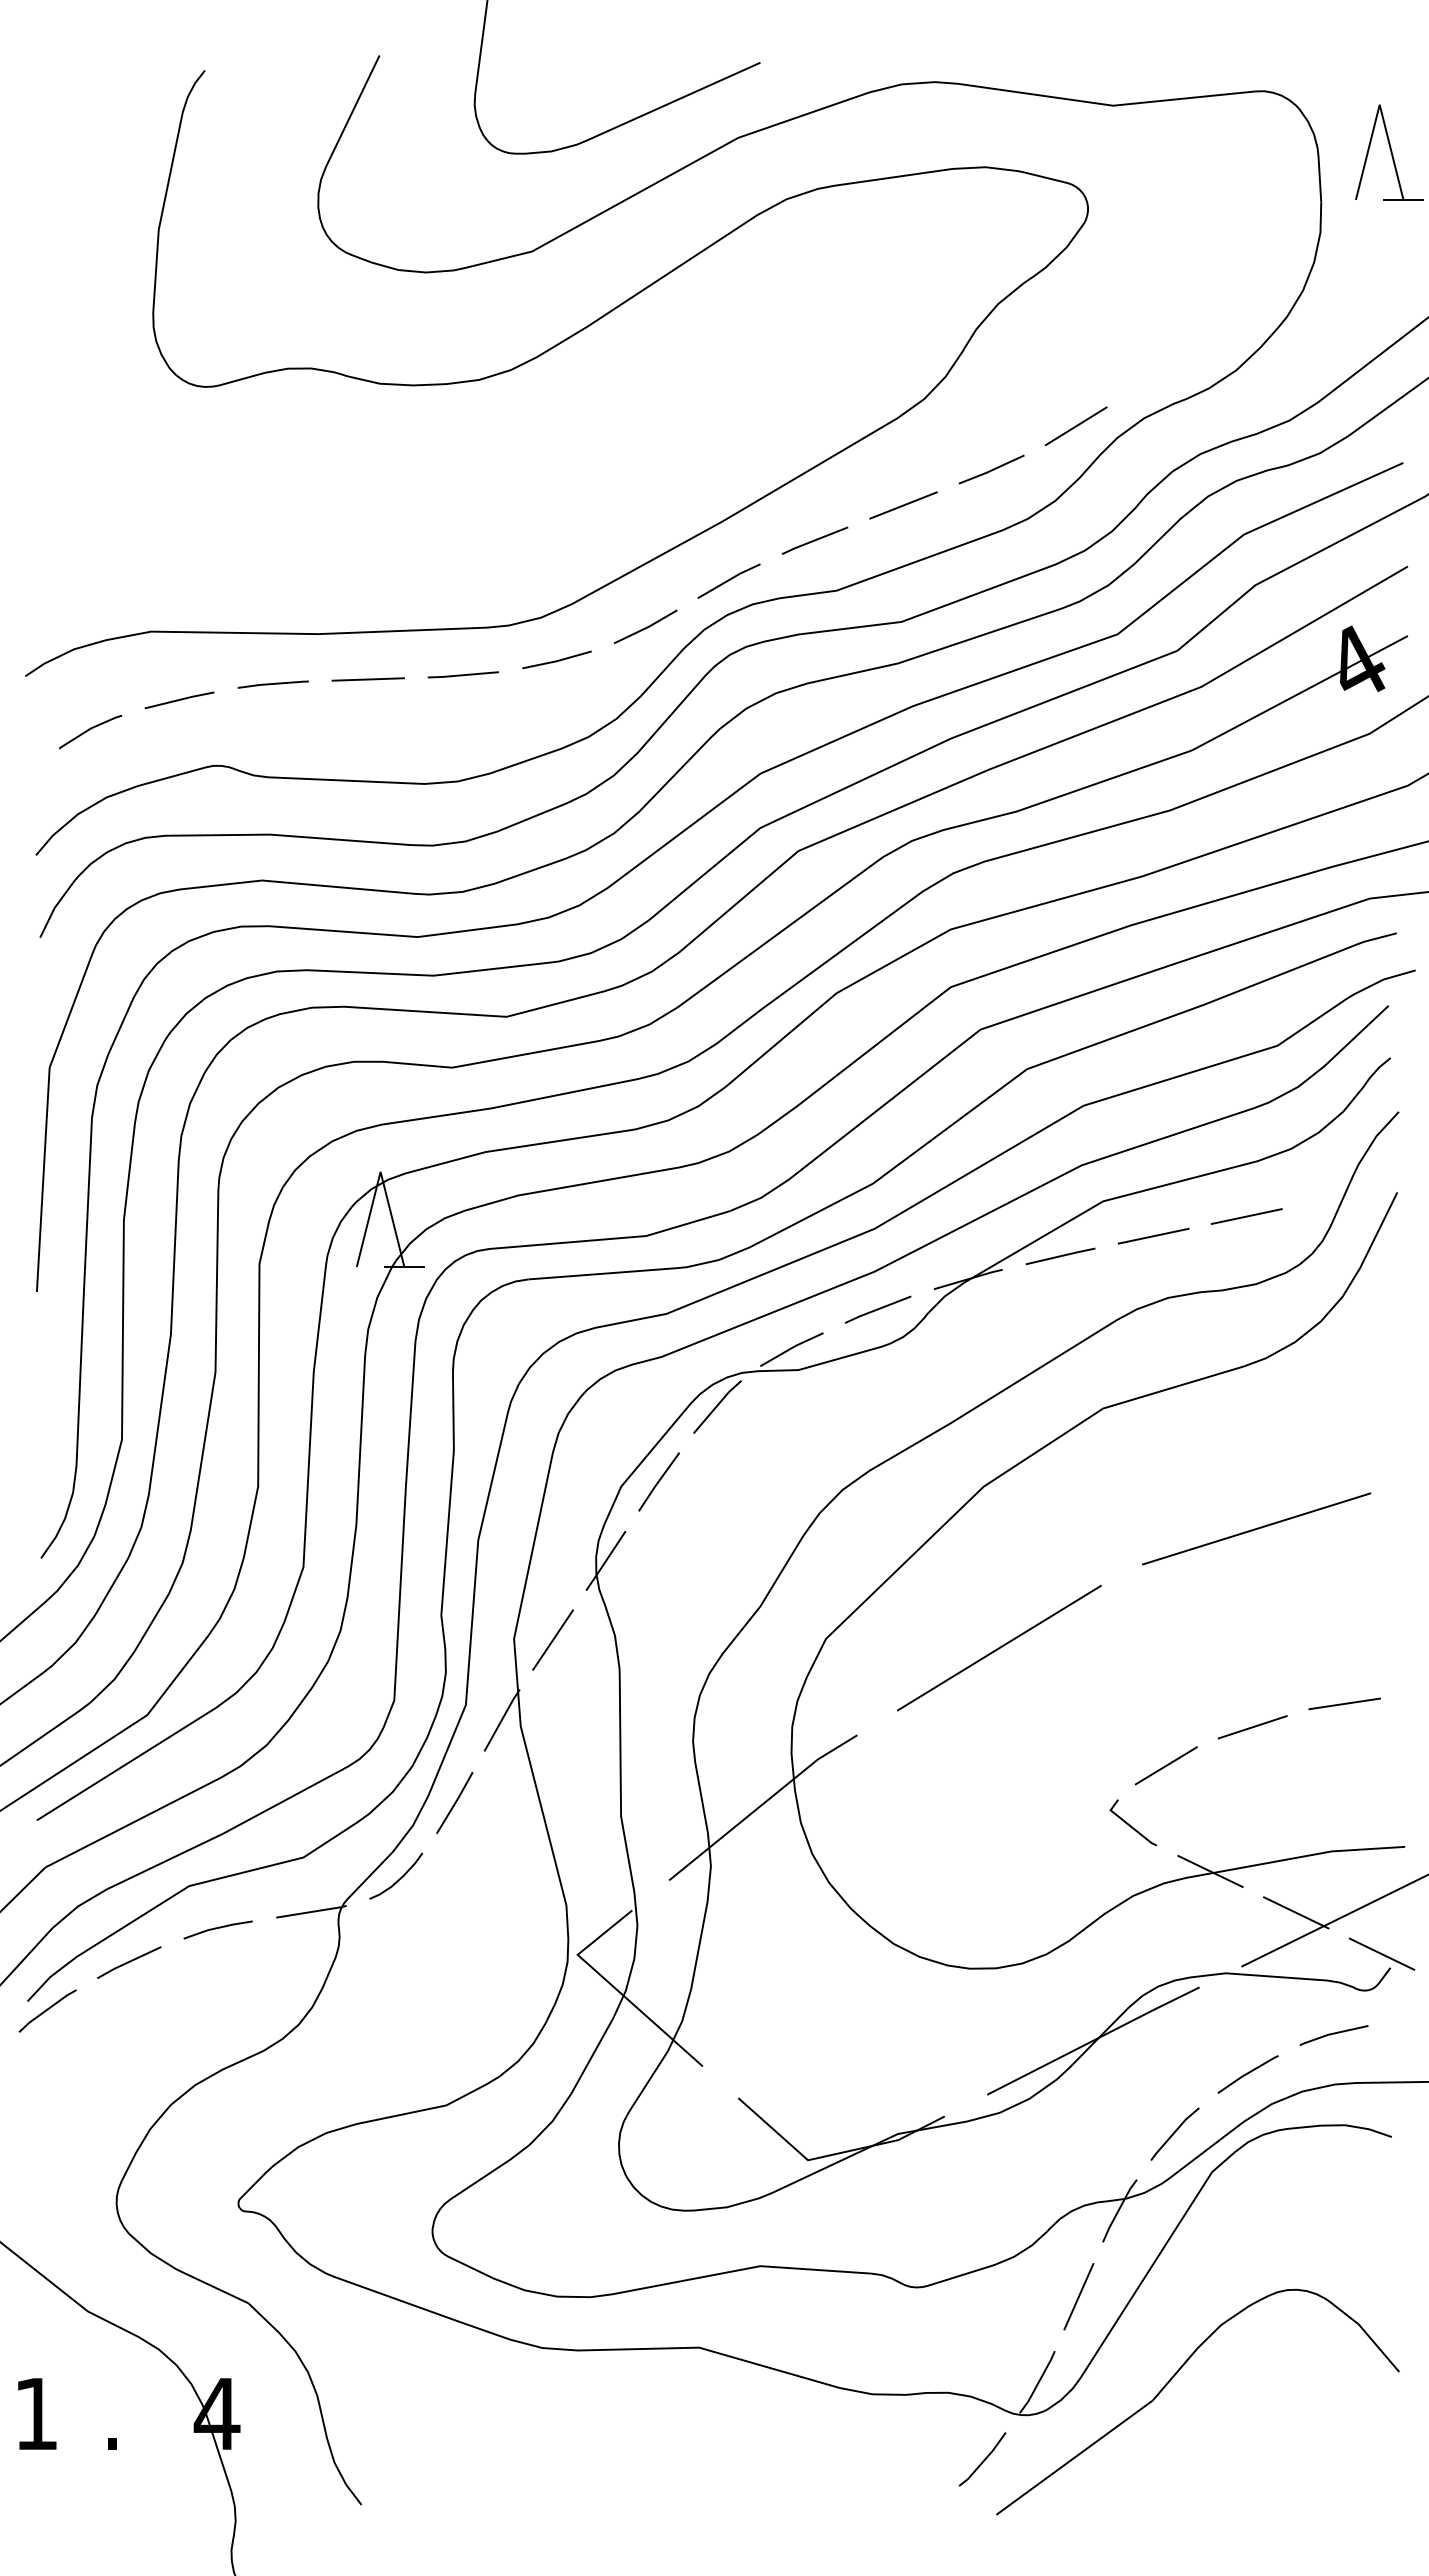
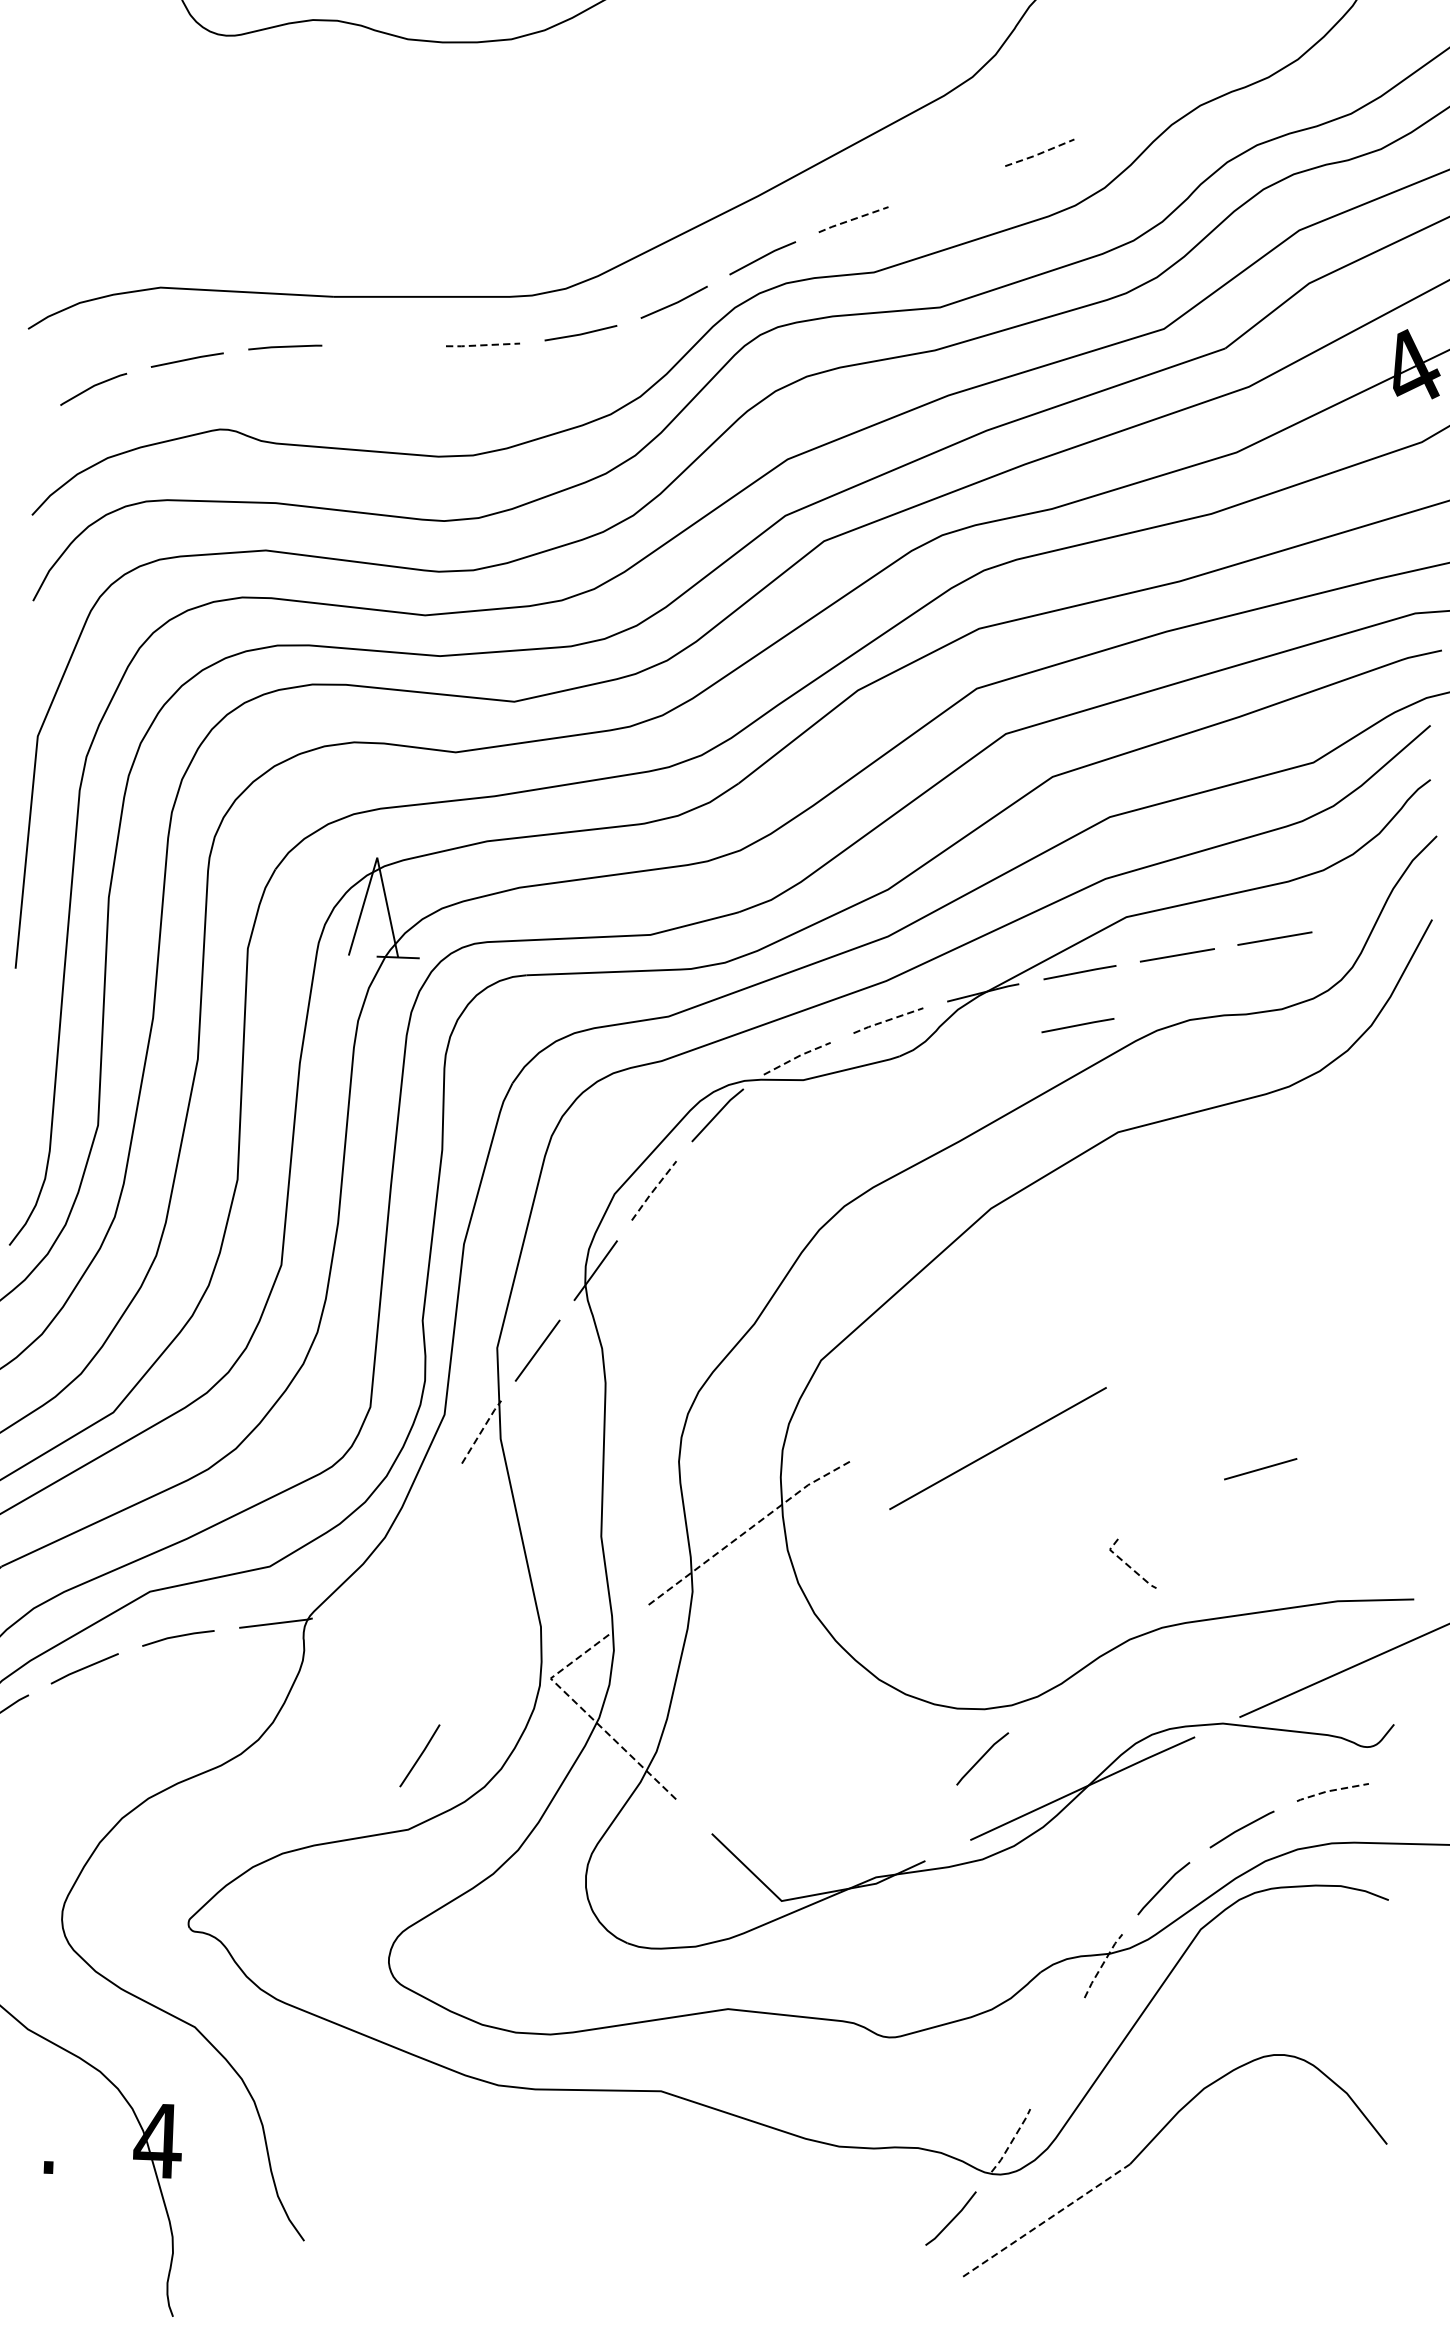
line: (1075, 426) -> (1128, 111), removed
line: (991, 470) -> (1039, 153), solid -> dashed
line: (903, 505) -> (946, 186), removed
line: (814, 540) -> (853, 219), solid -> dashed
line: (463, 675) -> (483, 345), solid -> dashed
line: (367, 679) -> (383, 345), removed
line: (1060, 1307) -> (1077, 1025), added
line: (877, 1309) -> (887, 1020), solid -> dashed
line: (792, 1347) -> (797, 1056), solid -> dashed
line: (658, 1482) -> (653, 1191), solid -> dashed
line: (1256, 1528) -> (1272, 1262), removed
line: (999, 1648) -> (998, 1448), moved
line: (1344, 1703) -> (1356, 1448), removed
line: (502, 1719) -> (482, 1431), solid -> dashed
line: (1165, 1765) -> (1168, 1505), removed
line: (454, 1802) -> (419, 1755), moved
line: (761, 1805) -> (747, 1530), solid -> dashed
line: (1128, 1824) -> (1127, 1565), solid -> dashed
line: (1210, 1870) -> (1211, 1616), removed
curve: (399, 1878) -> (368, 1592), removed
line: (1296, 1912) -> (1298, 1663), removed
line: (1381, 1953) -> (1385, 1709), removed
line: (613, 1986) -> (586, 1712), solid -> dashed
line: (995, 2015) -> (982, 1758), added
line: (1333, 2033) -> (1332, 1790), solid -> dashed
line: (1119, 2209) -> (1103, 1964), solid -> dashed
line: (1078, 2296) -> (1057, 2053), removed
line: (1038, 2382) -> (1012, 2140), solid -> dashed
line: (1074, 2457) -> (1046, 2220), solid -> dashed

